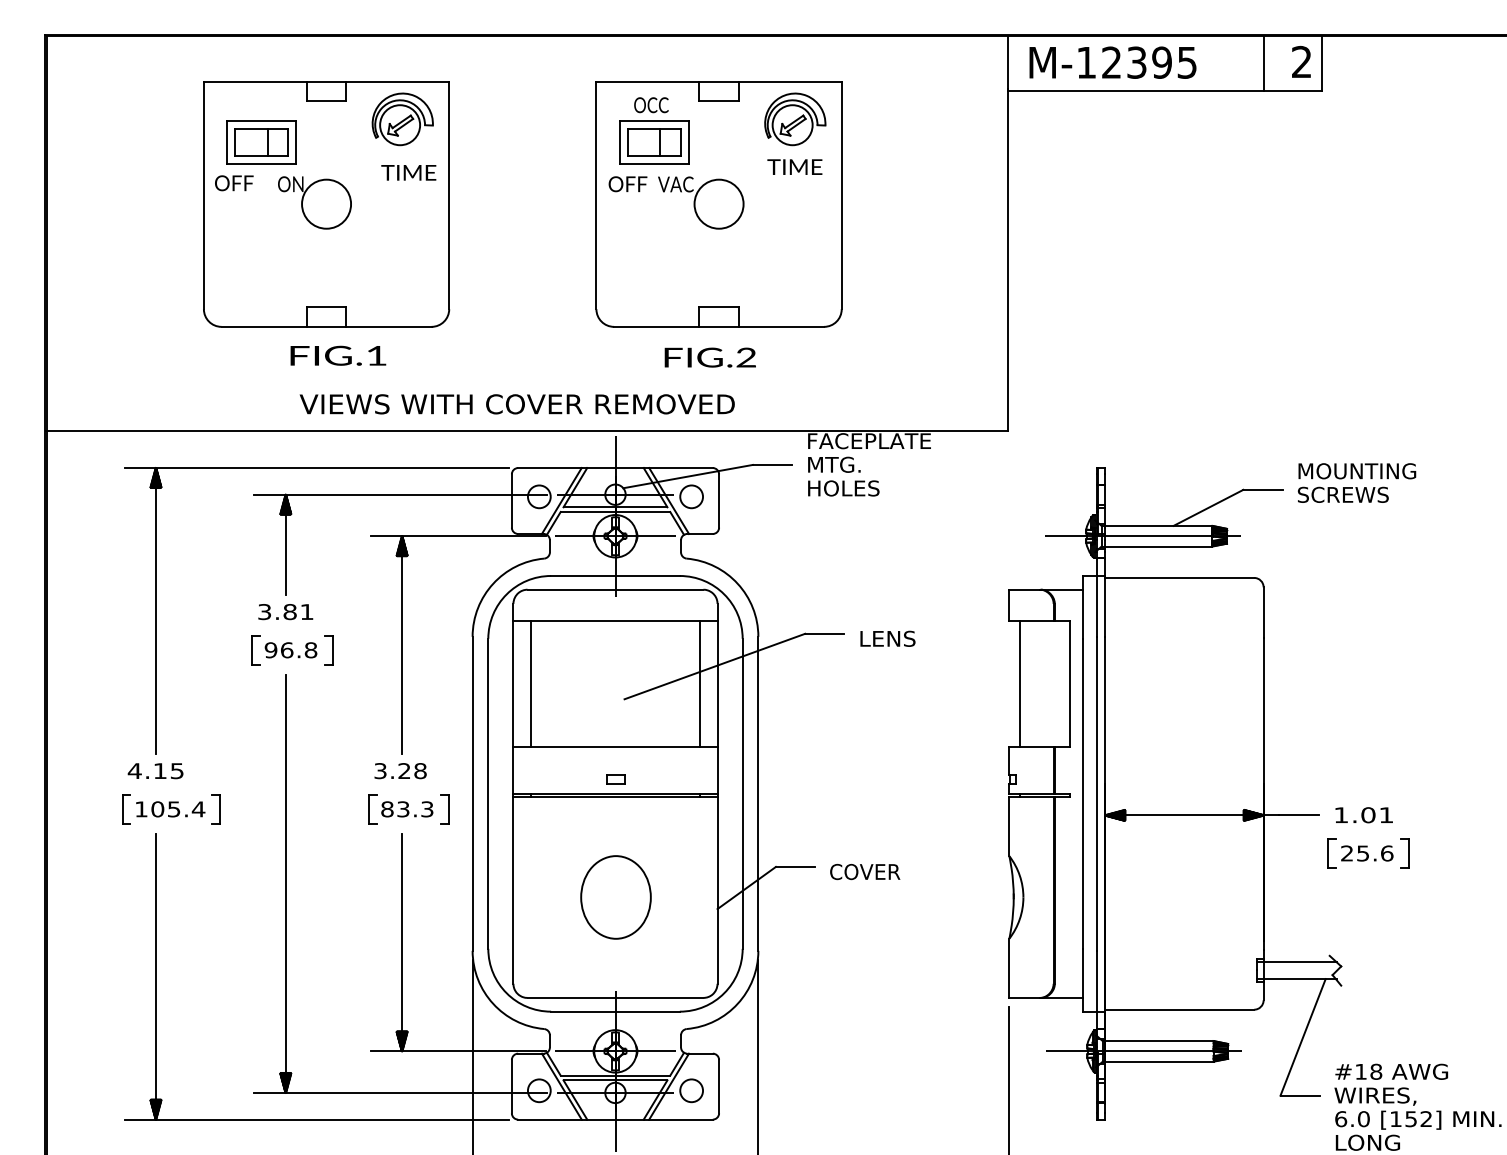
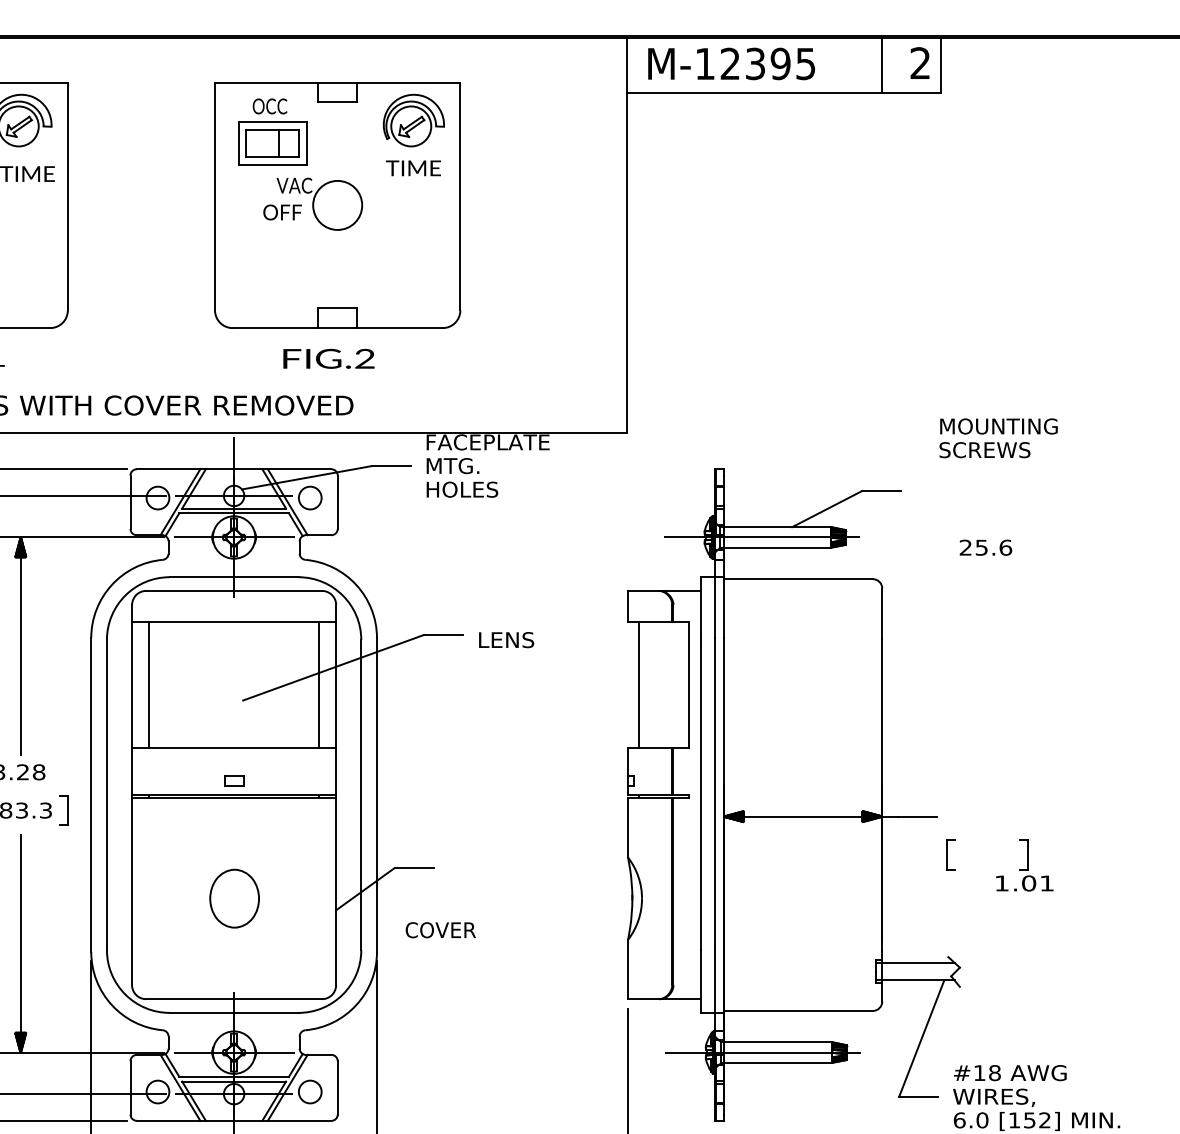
text: (627, 184) -> (282, 212), moved
text: (1356, 482) -> (998, 437), moved
text: (1363, 815) -> (1024, 883), moved
text: (1367, 853) -> (986, 547), moved
text: (865, 872) -> (441, 930), moved
part: (615, 897) -> (234, 898), size x0.7

